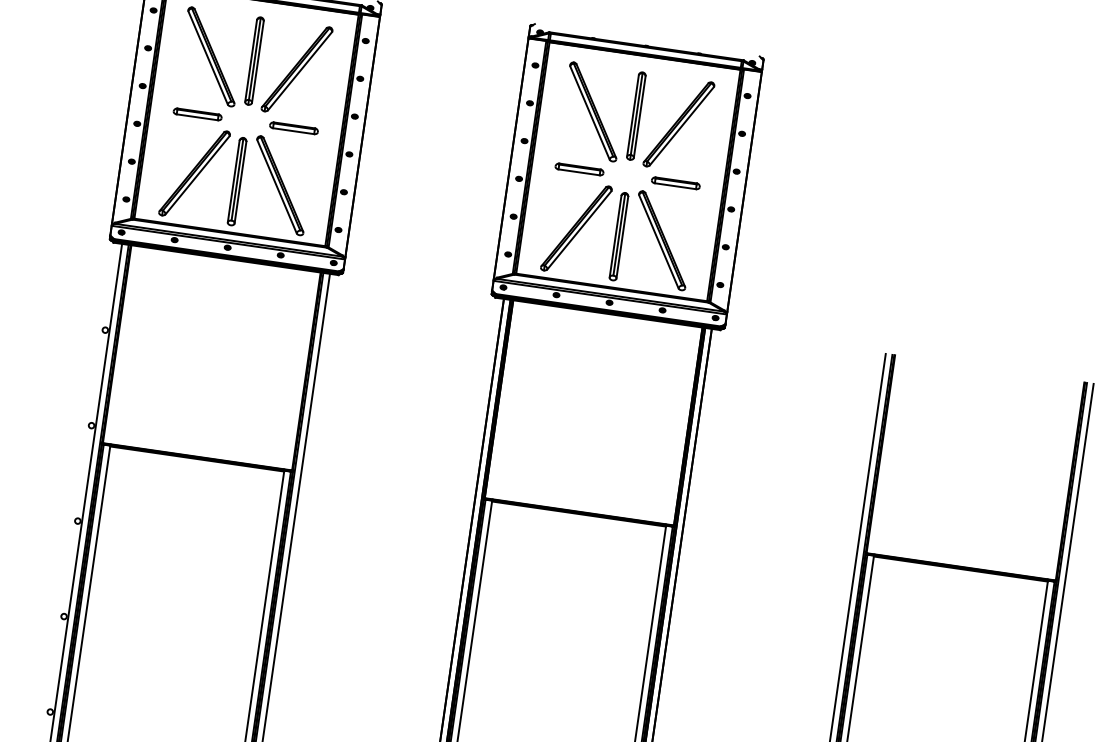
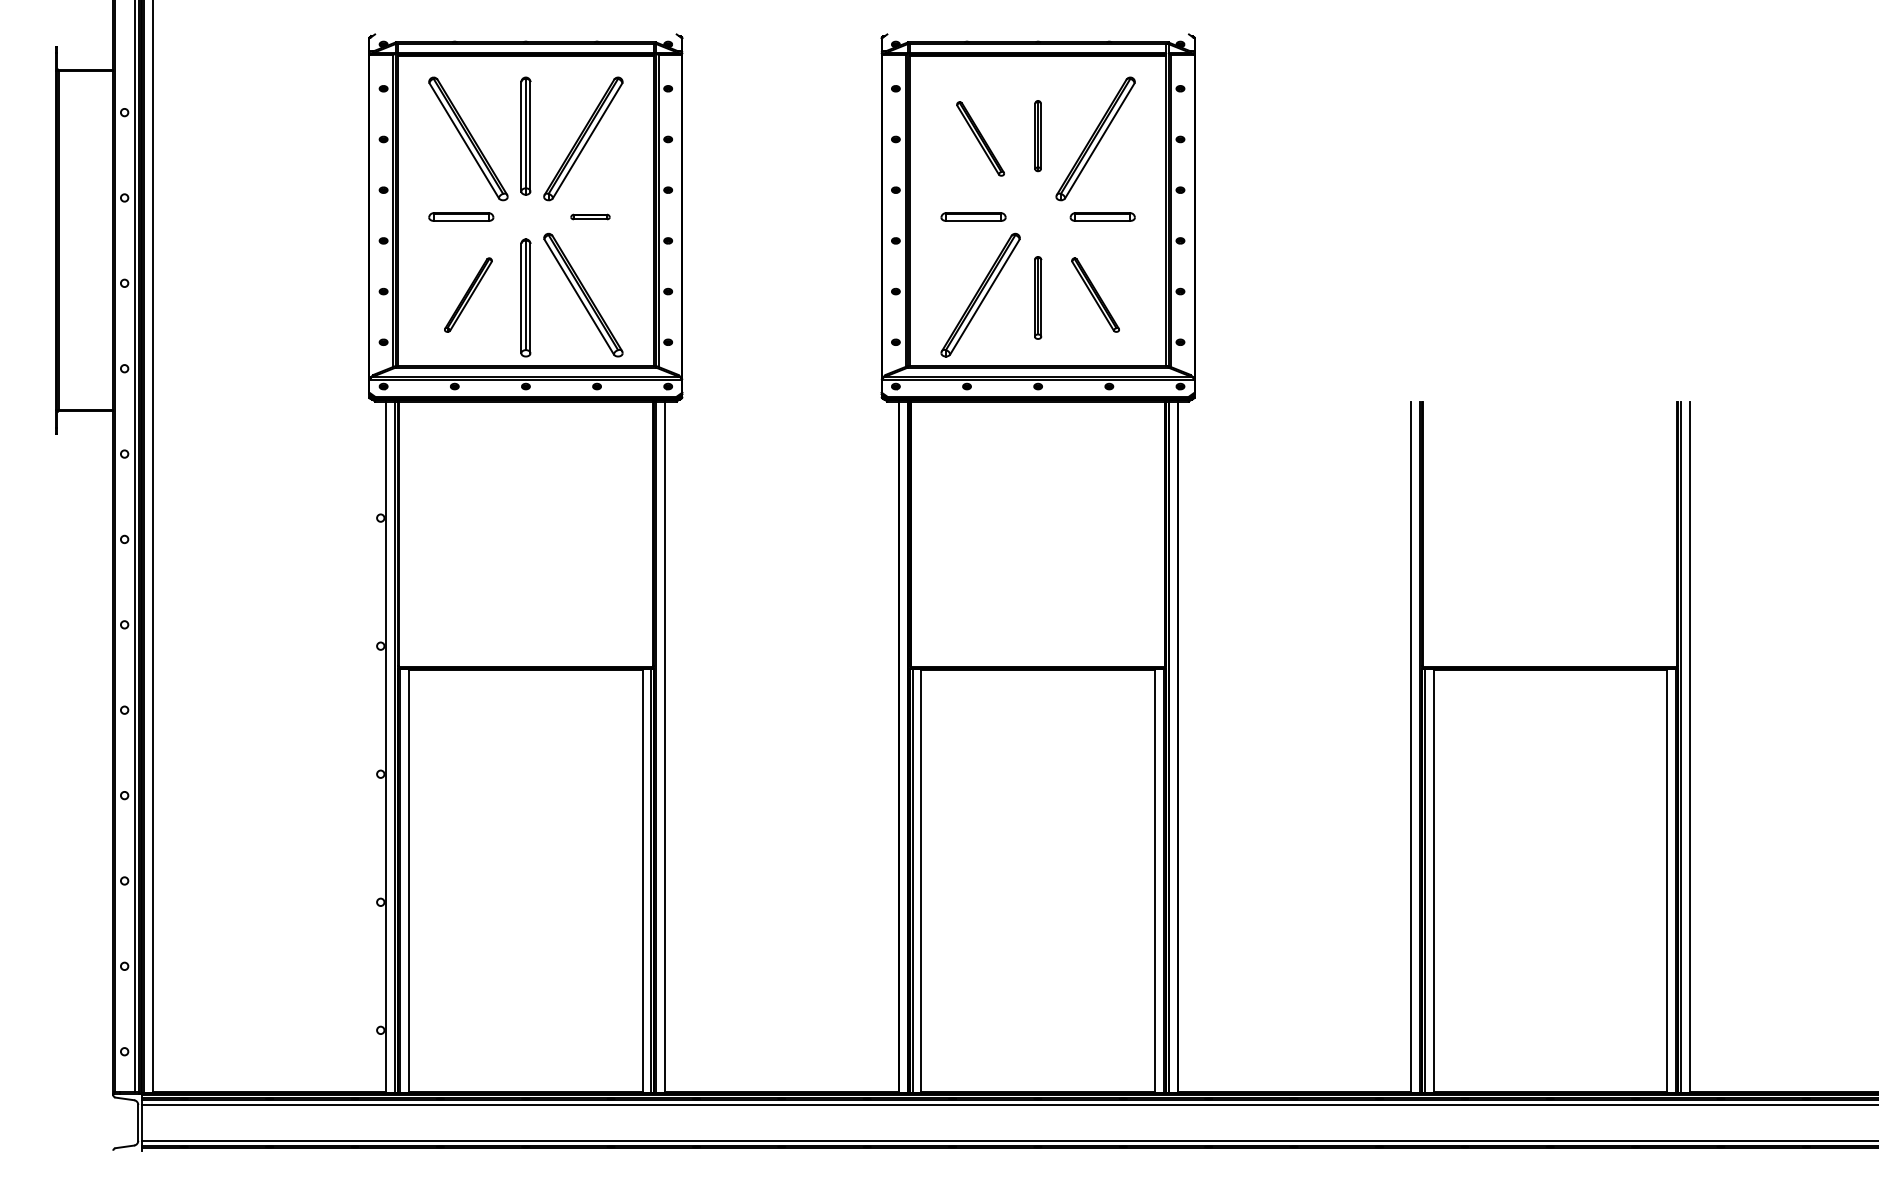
part: (593, 111) -> (980, 138), size x0.6
part: (635, 115) -> (1037, 135), size x0.6
part: (294, 127) -> (590, 216), size x0.6
part: (194, 172) -> (468, 294), size x0.6
part: (618, 236) -> (1037, 297), size x0.7
part: (662, 240) -> (1095, 294), size x0.6

